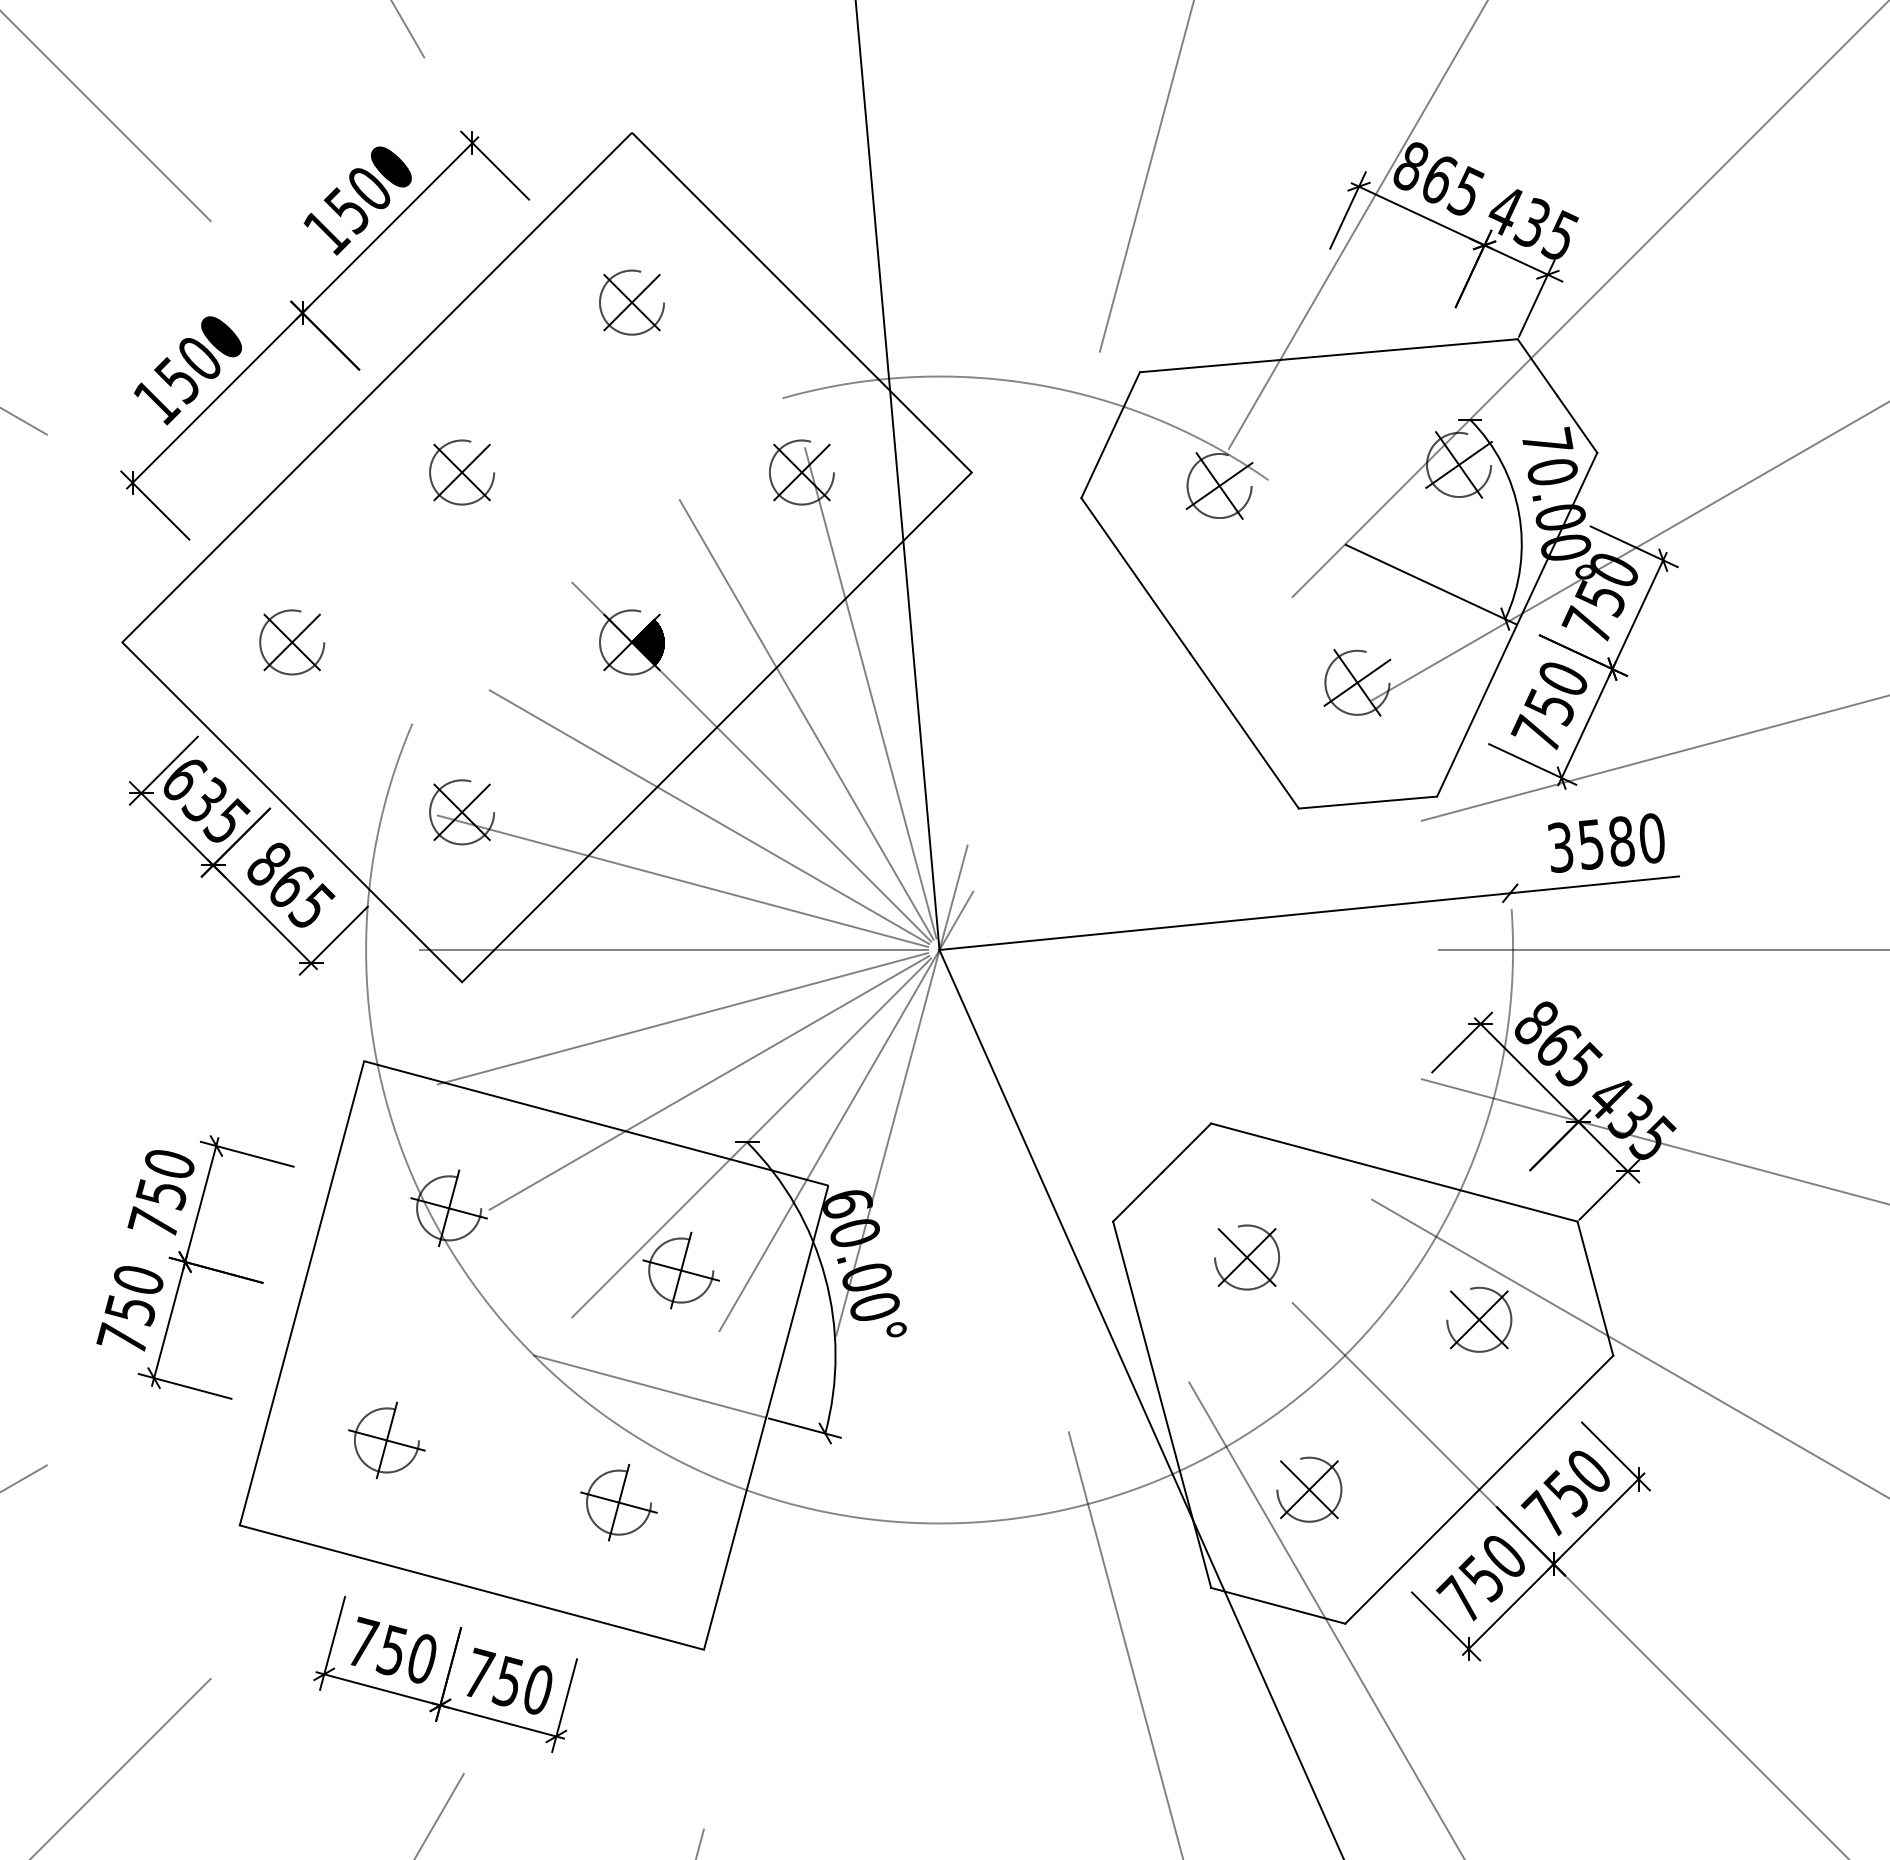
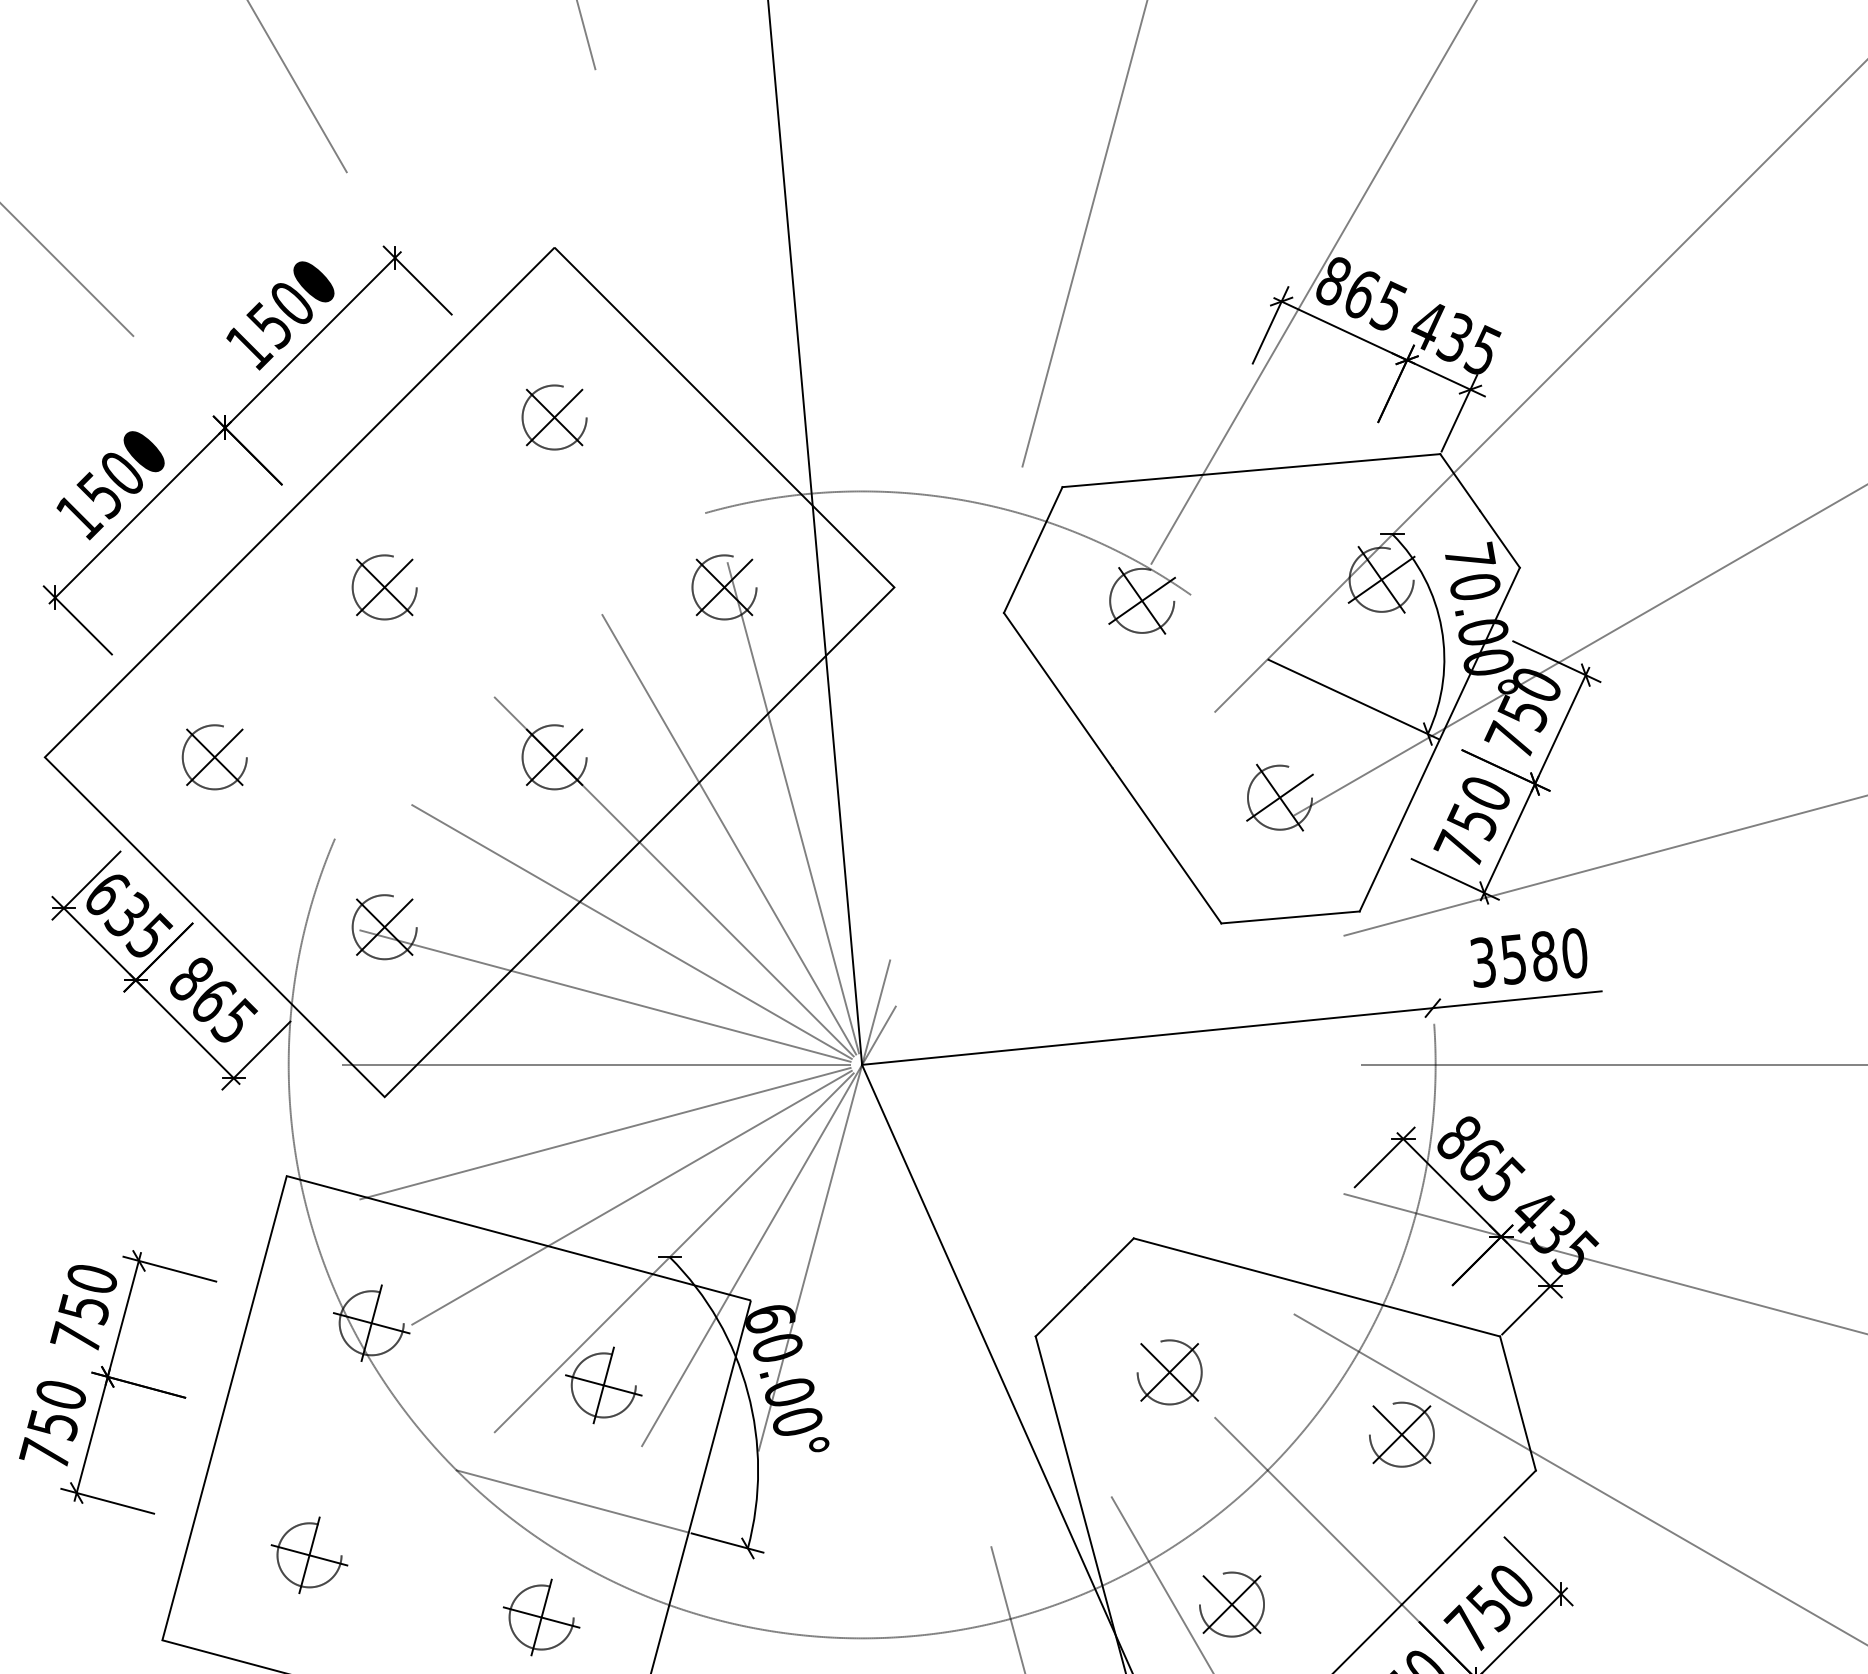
hatch: (648, 642) -> (571, 757), removed

